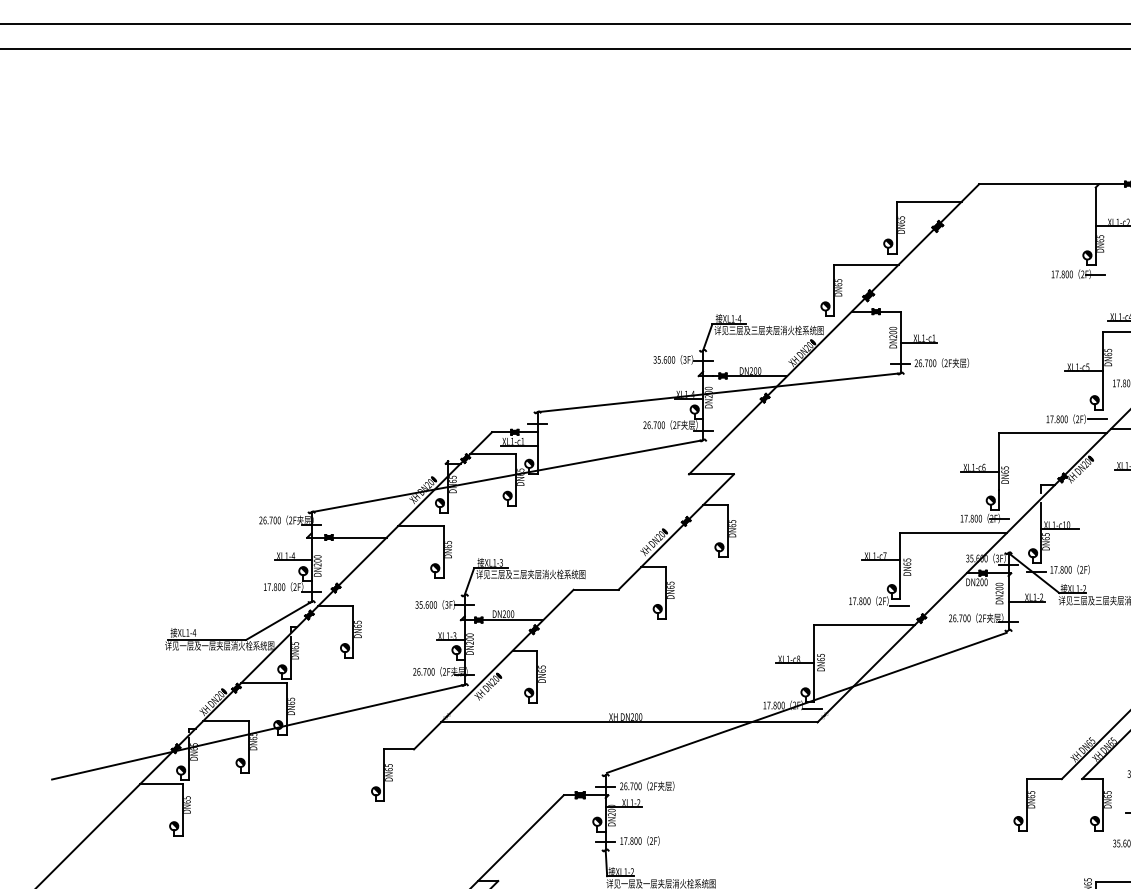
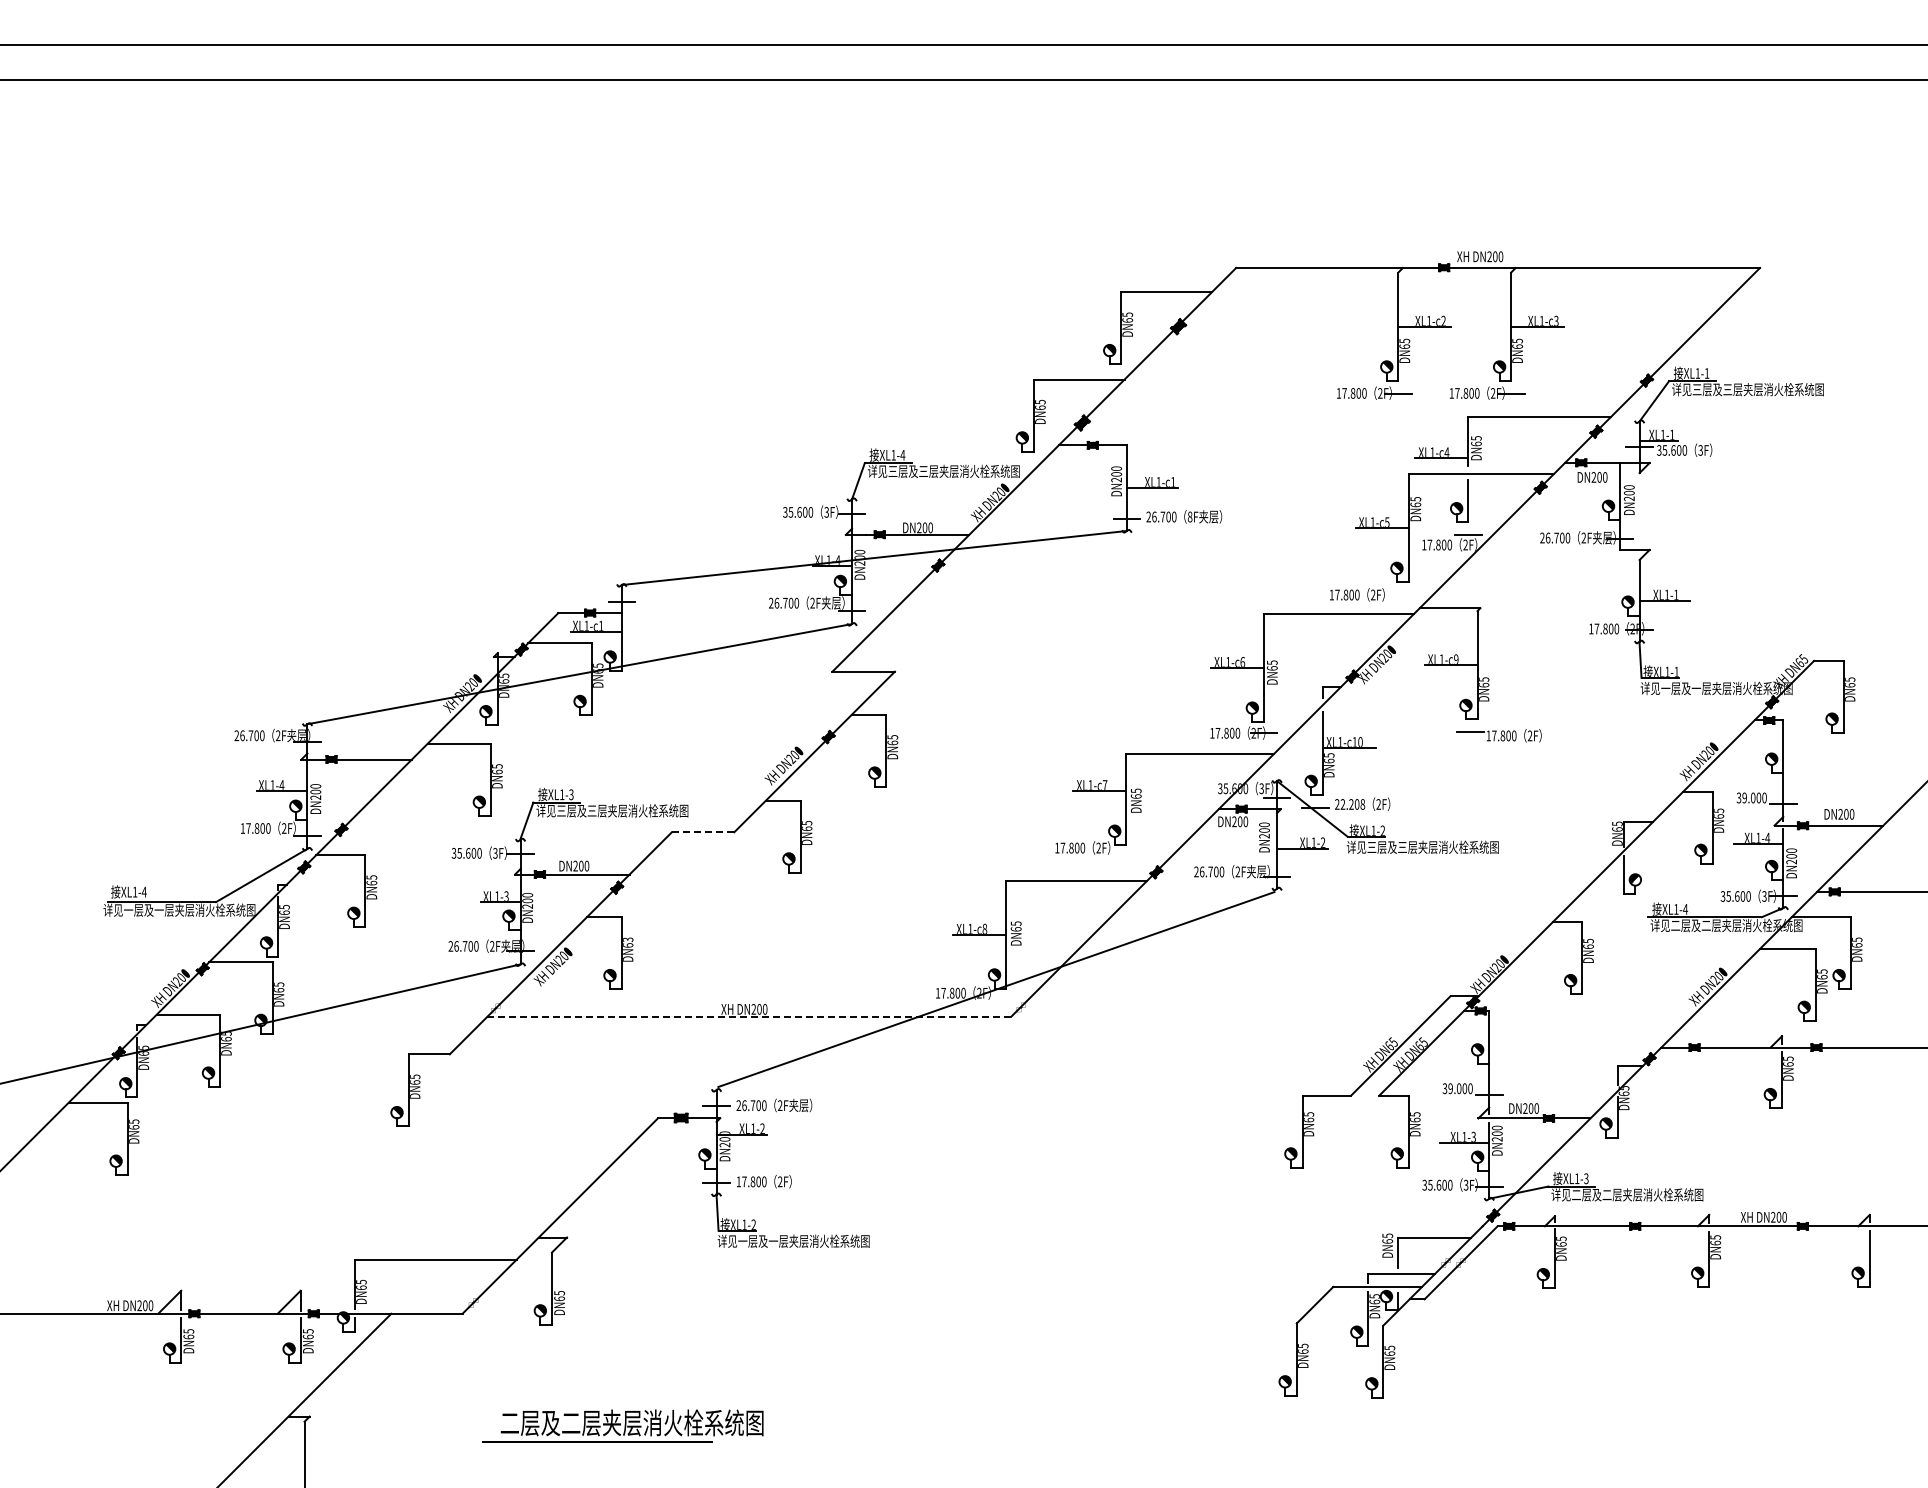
text: (945, 362) -> (1189, 516), 2F -> 8F
line: (1097, 419) -> (1400, 595), removed
text: (1061, 569) -> (1350, 804), 17.800 -> 22.208
line: (596, 590) -> (703, 832), solid -> dashed
line: (898, 605) -> (1124, 854), removed
text: (541, 666) -> (627, 939), DN65 -> DN63
line: (812, 709) -> (1004, 998), removed
line: (629, 722) -> (749, 1016), solid -> dashed

